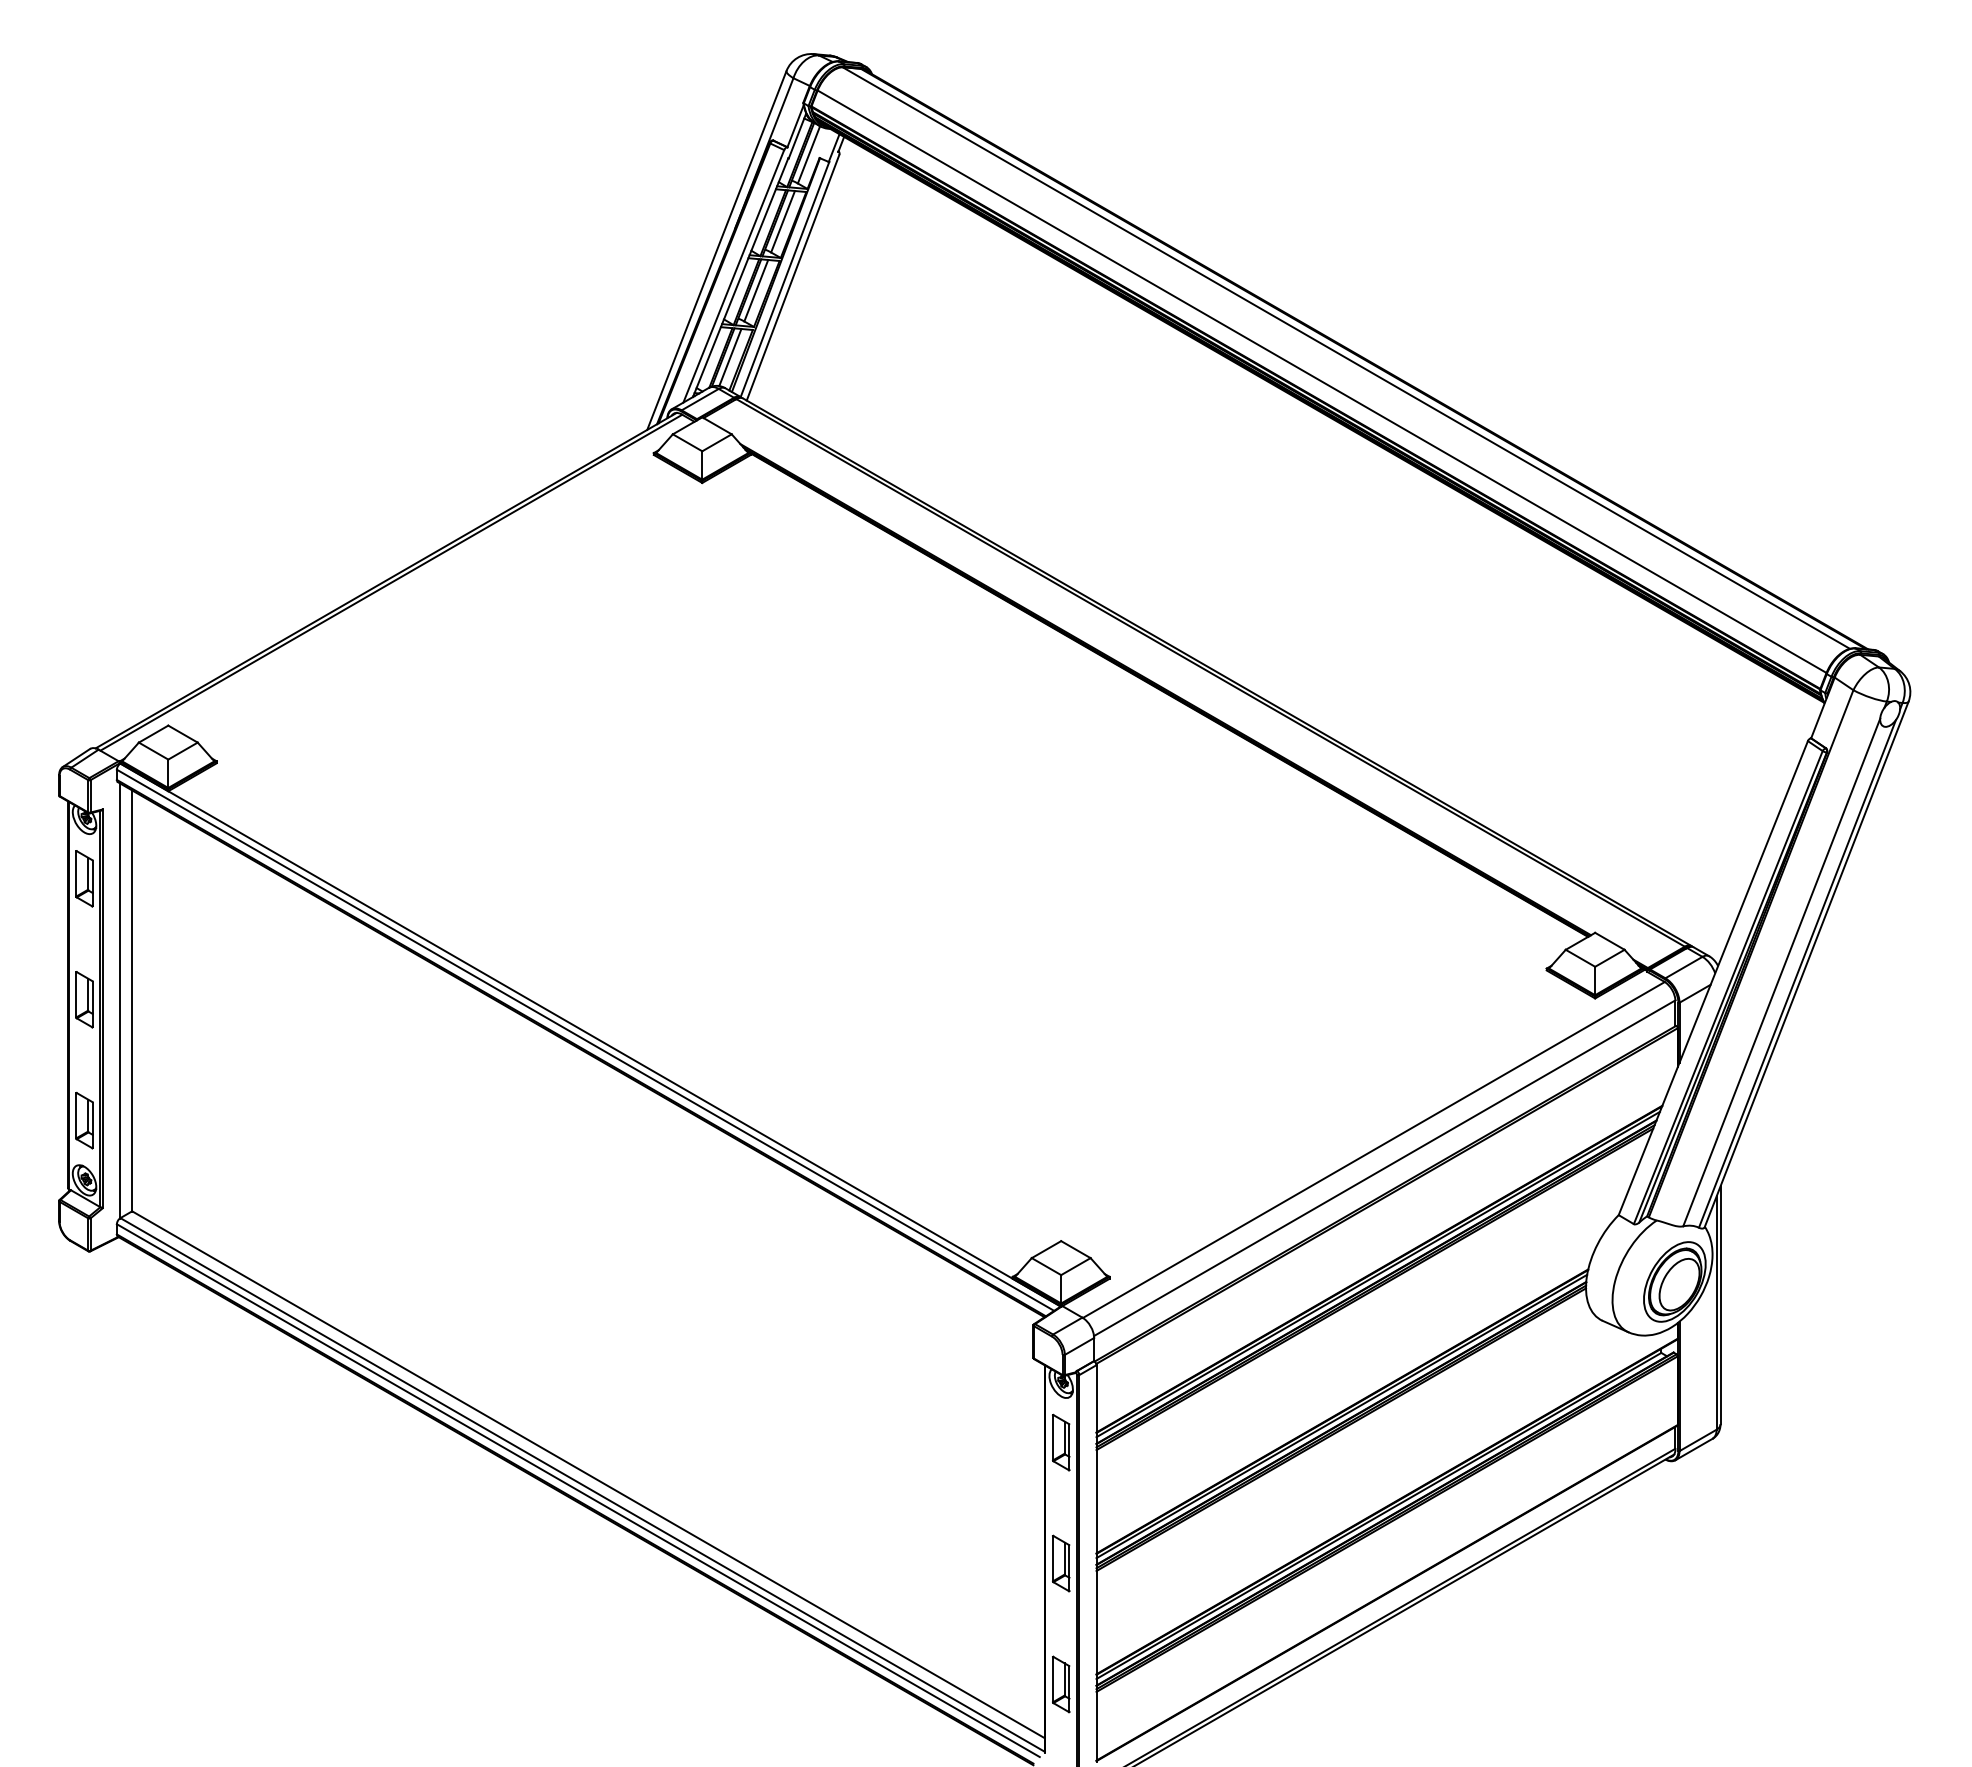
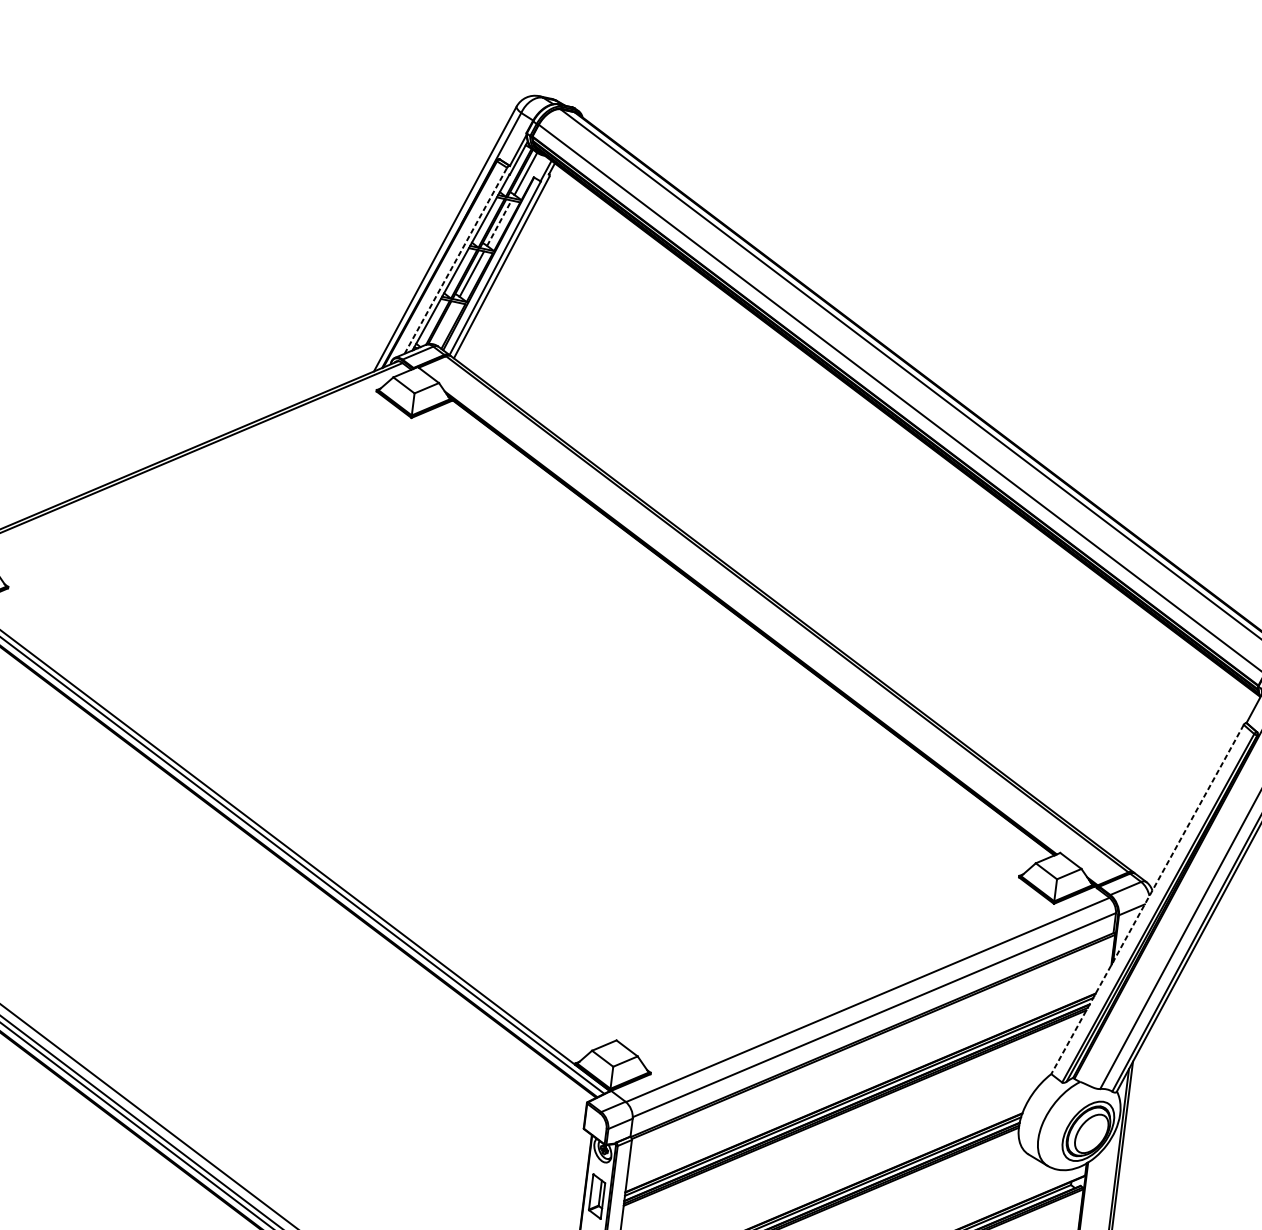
line: (783, 221) -> (499, 223), solid -> dashed
line: (733, 276) -> (455, 260), solid -> dashed
line: (730, 357) -> (445, 323), removed
line: (1713, 978) -> (1147, 899), solid -> dashed

